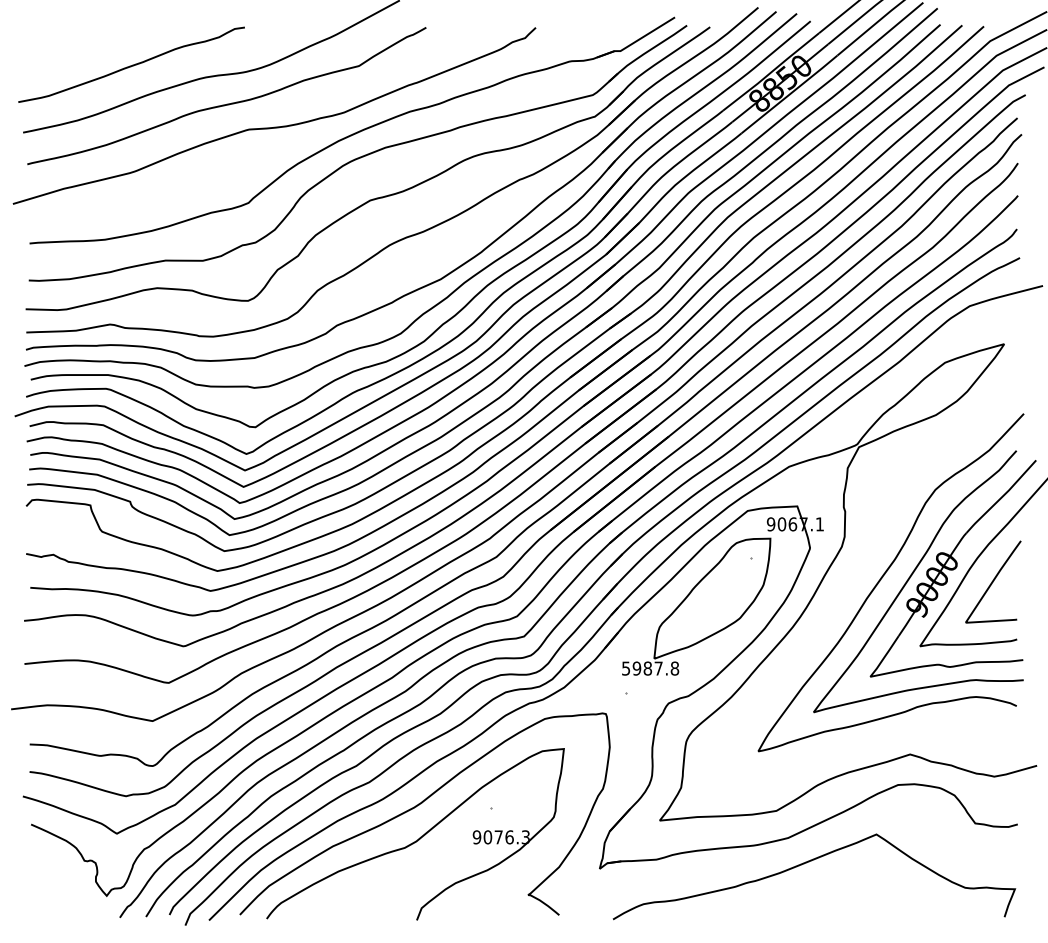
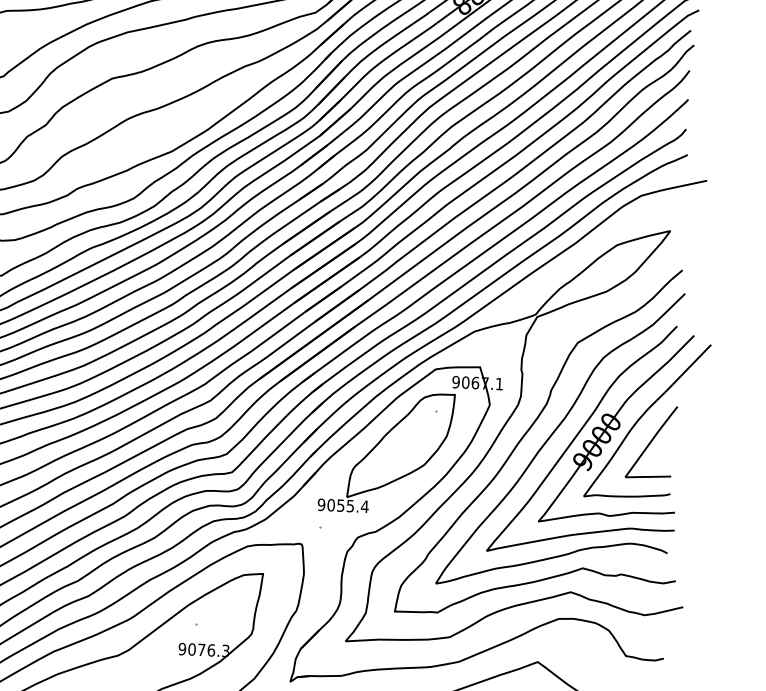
curve: (855, 575) -> (529, 430), added
text: (650, 668) -> (343, 505), 5987.8 -> 9055.4

